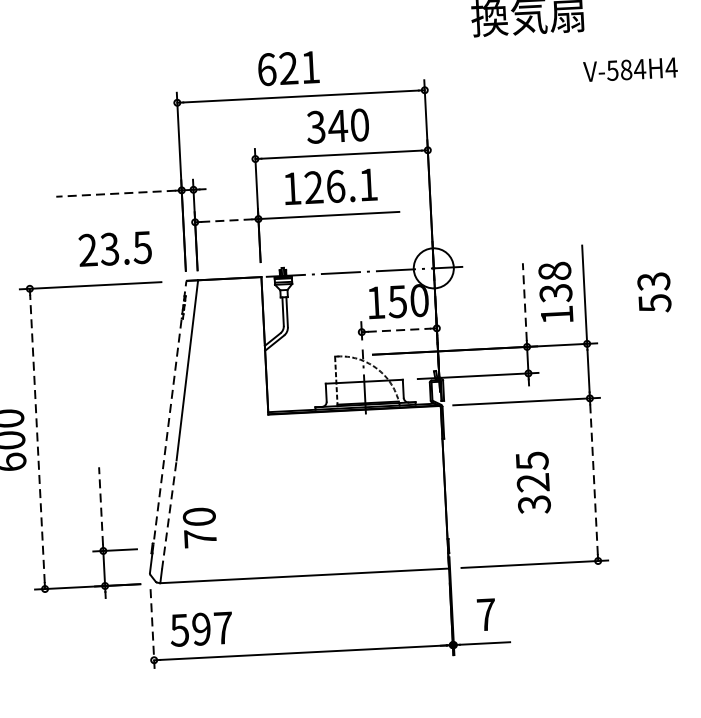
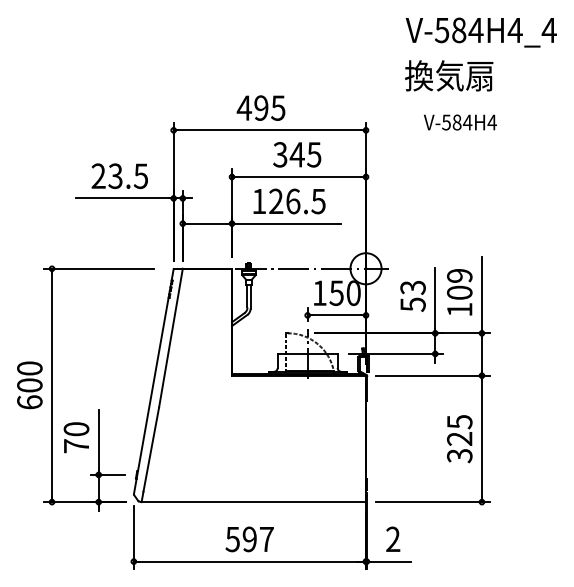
text: (287, 67) -> (260, 107), 621 -> 495
text: (630, 69) -> (460, 122), moved
text: (360, 124) -> (314, 154), 340 -> 345
text: (368, 184) -> (318, 201), 126.1 -> 126.5
line: (115, 193) -> (122, 198), dashed -> solid
line: (226, 220) -> (207, 223), dashed -> solid
text: (114, 249) -> (119, 176), moved
text: (555, 282) -> (459, 284), 138 -> 109
text: (653, 292) -> (412, 296), moved
line: (525, 300) -> (435, 297), dashed -> solid
line: (398, 330) -> (336, 315), dashed -> solid
line: (169, 416) -> (155, 373), dashed -> solid
line: (37, 437) -> (52, 384), dashed -> solid
line: (593, 479) -> (481, 438), dashed -> solid
text: (533, 483) -> (459, 439), moved
line: (100, 505) -> (98, 439), dashed -> solid
line: (169, 514) -> (151, 449), dashed -> solid
text: (199, 527) -> (76, 437), moved
text: (486, 613) -> (393, 538), 7 -> 2
line: (152, 629) -> (133, 537), dashed -> solid
text: (201, 629) -> (249, 539), moved

